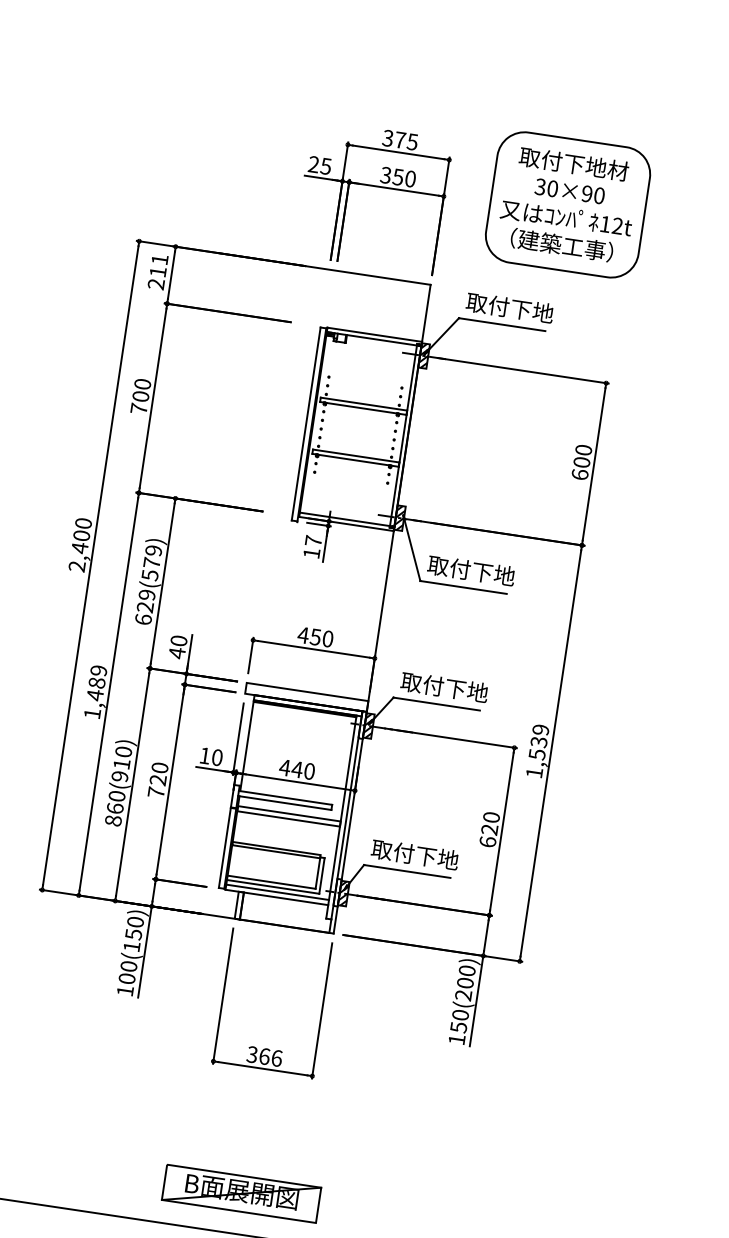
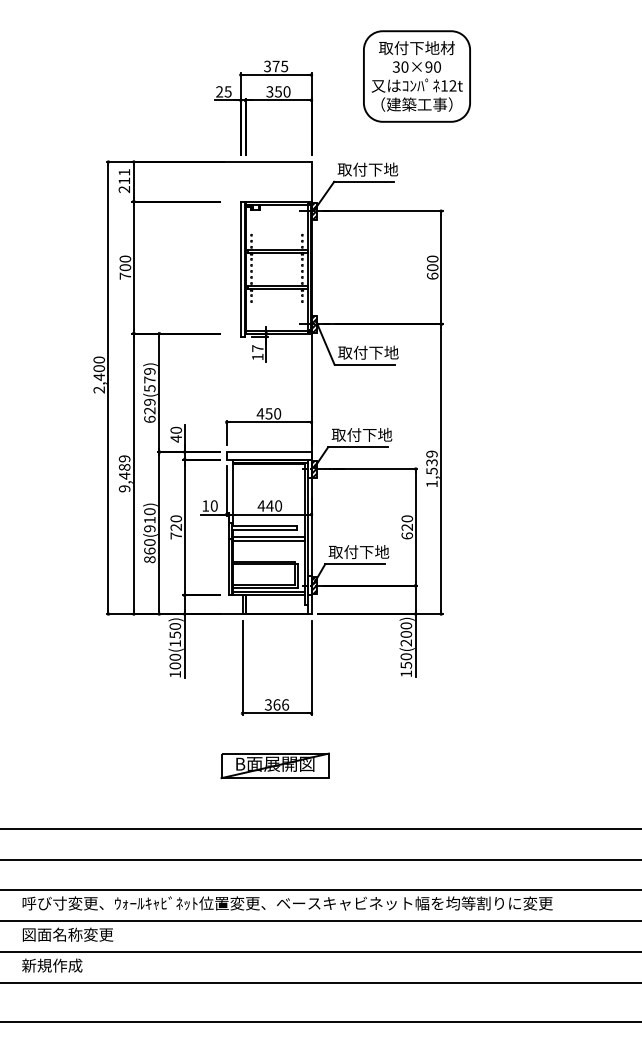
part: (567, 204) -> (416, 76), moved
text: (92, 713) -> (124, 488), 1,489 -> 9,489
part: (240, 1193) -> (274, 765), moved

